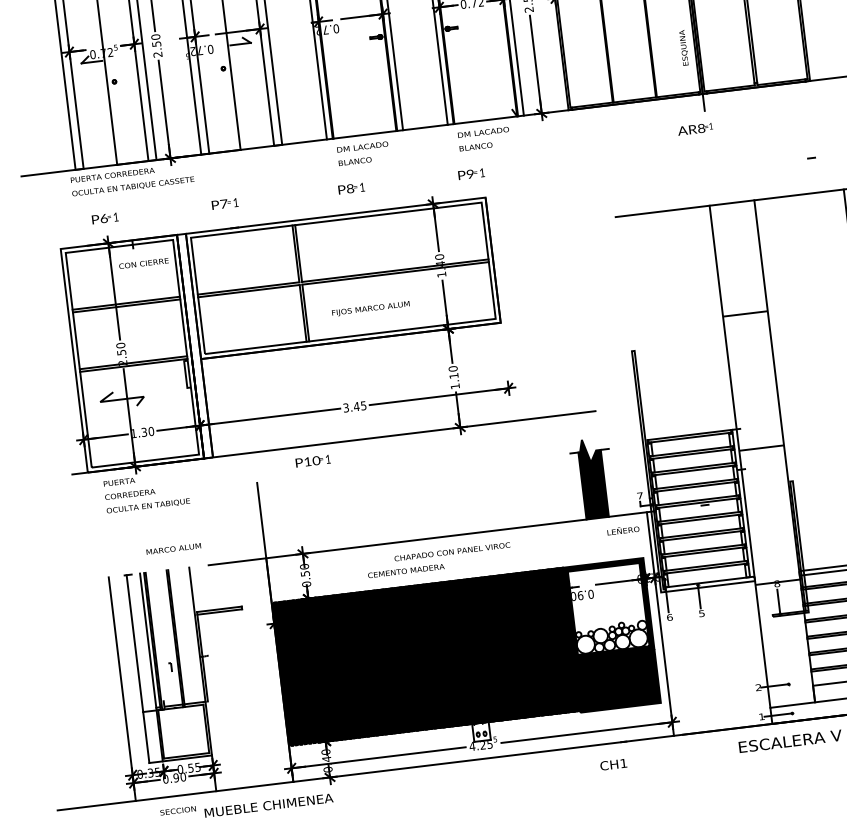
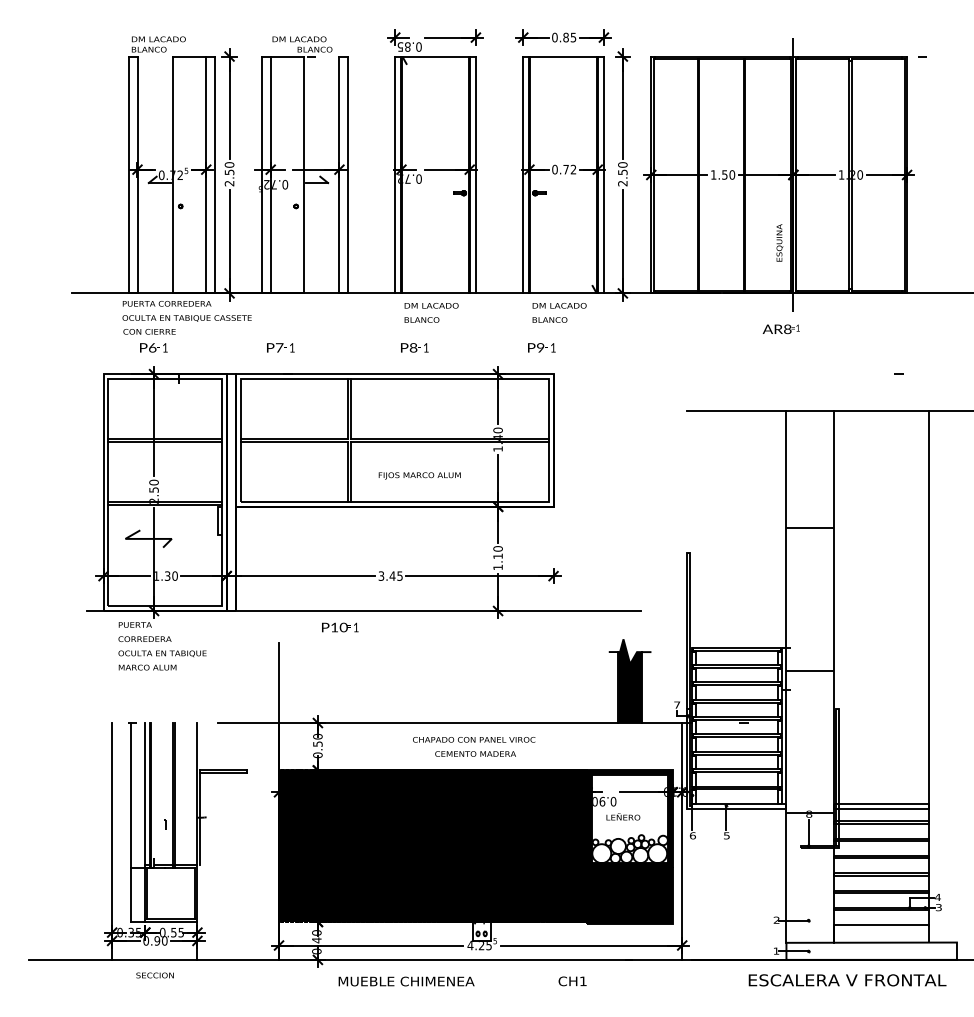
text: (143, 263) -> (149, 331), moved
text: (623, 529) -> (623, 816), moved
text: (173, 548) -> (147, 667), moved
text: (406, 570) -> (475, 753), moved
text: (613, 764) -> (572, 981), moved
text: (268, 805) -> (406, 981), moved

